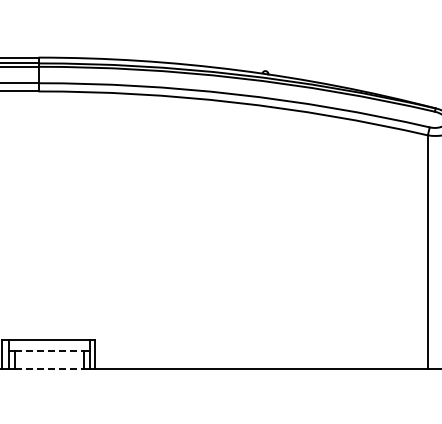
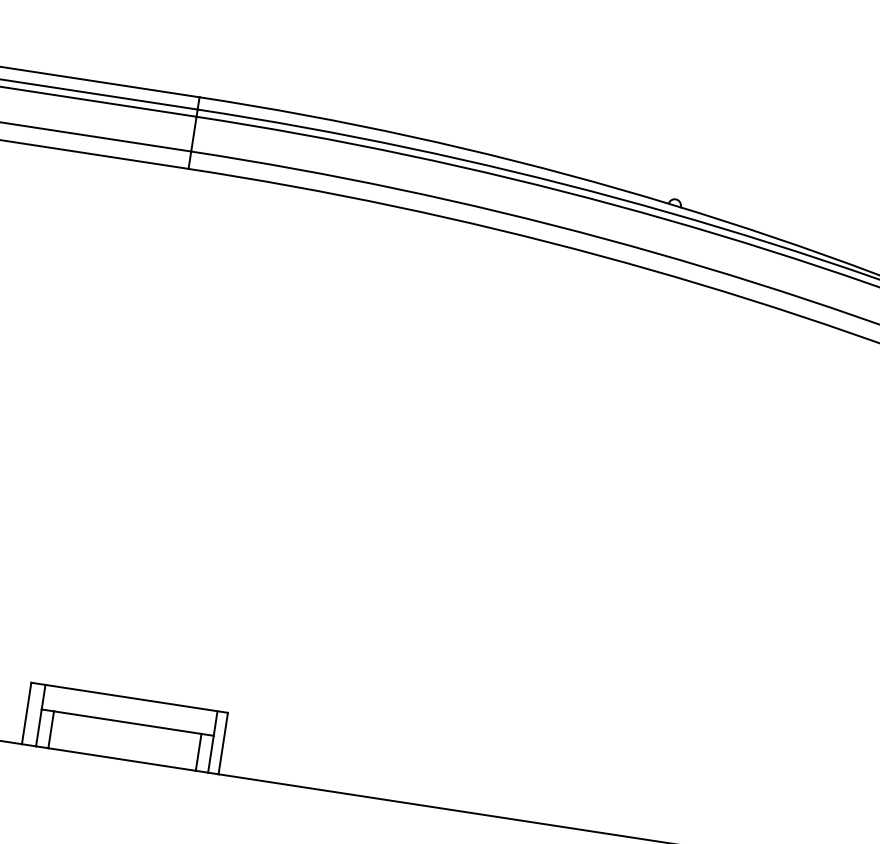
line: (49, 351) -> (127, 723), dashed -> solid
line: (49, 368) -> (122, 759), dashed -> solid

